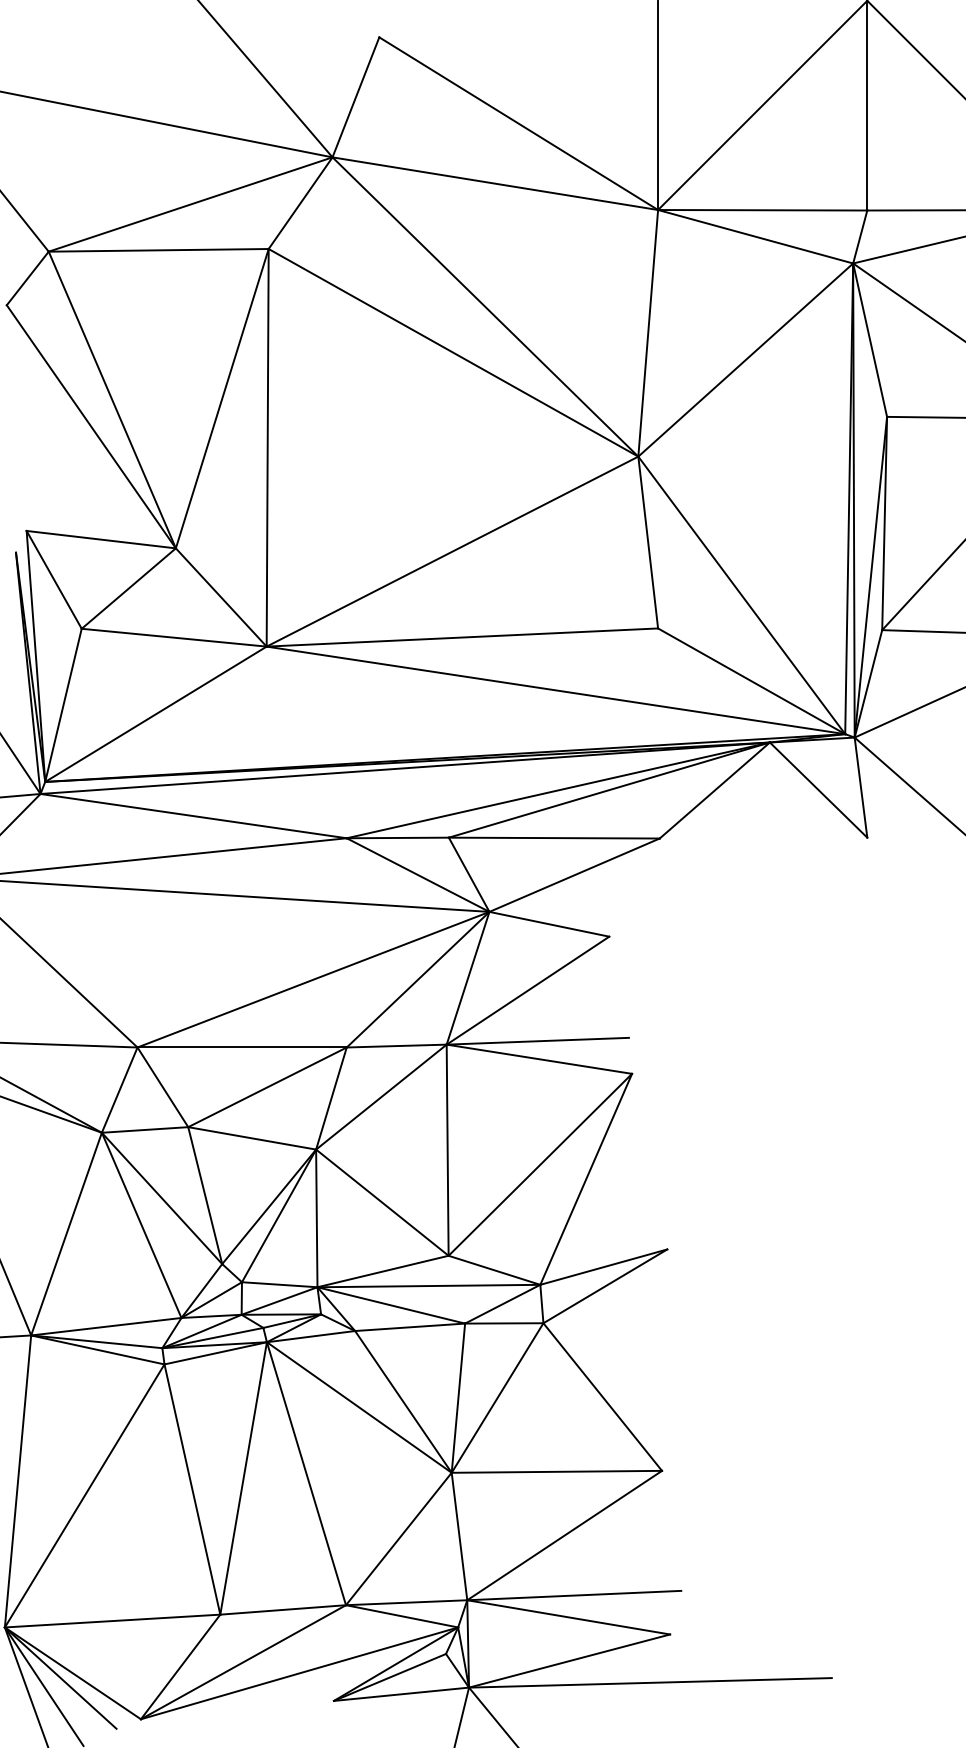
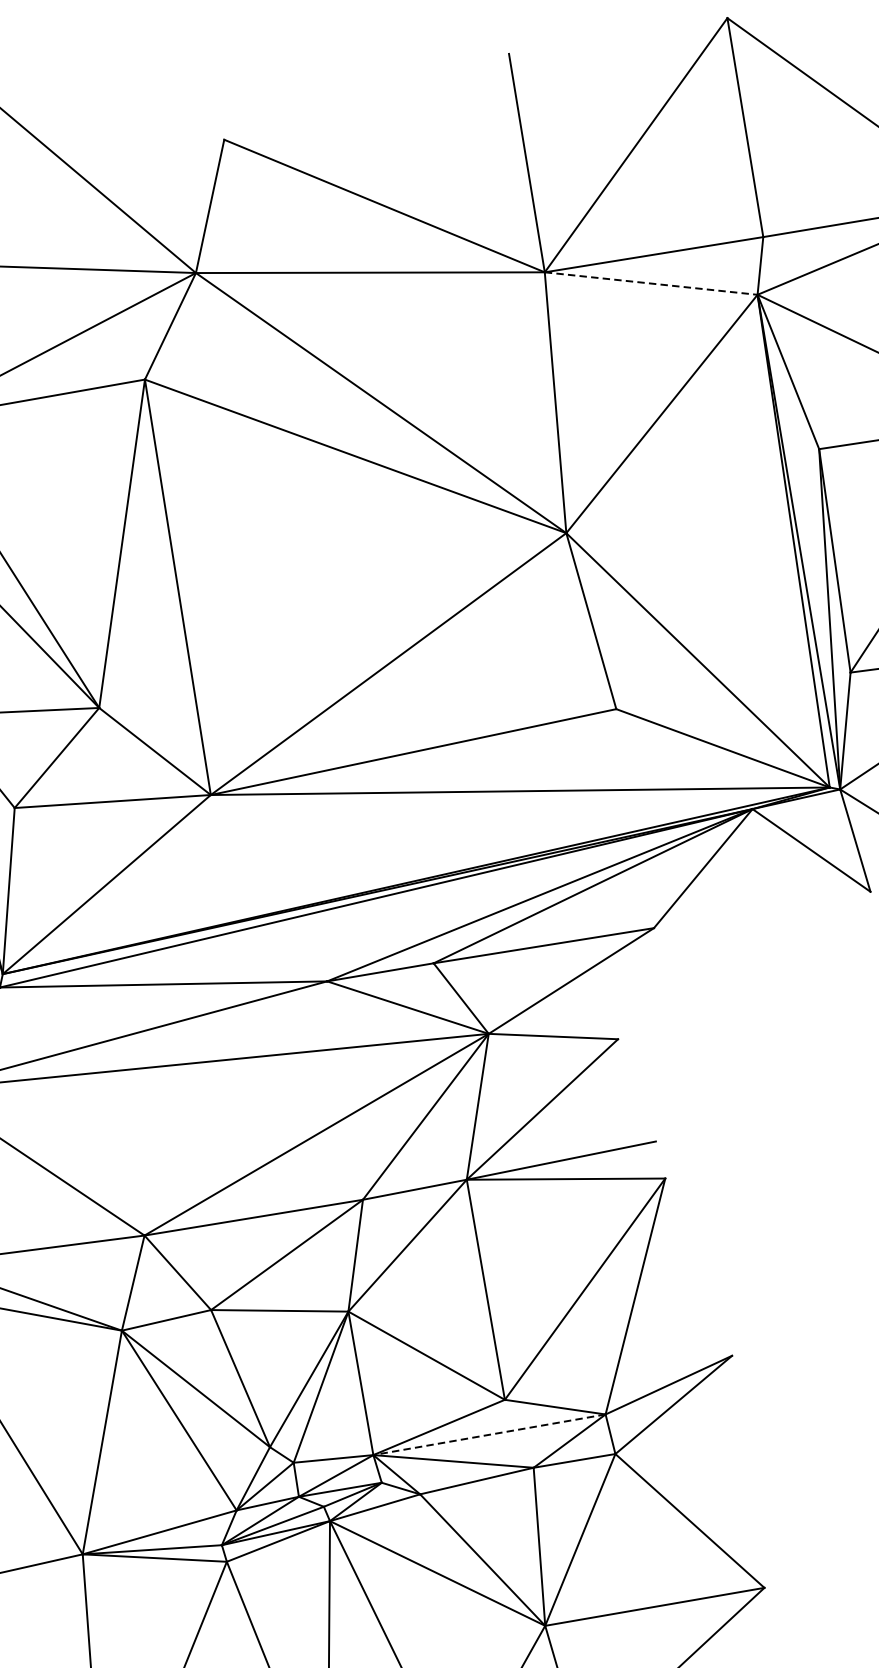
line: (756, 236) -> (652, 283), solid -> dashed
line: (428, 1286) -> (489, 1435), solid -> dashed

